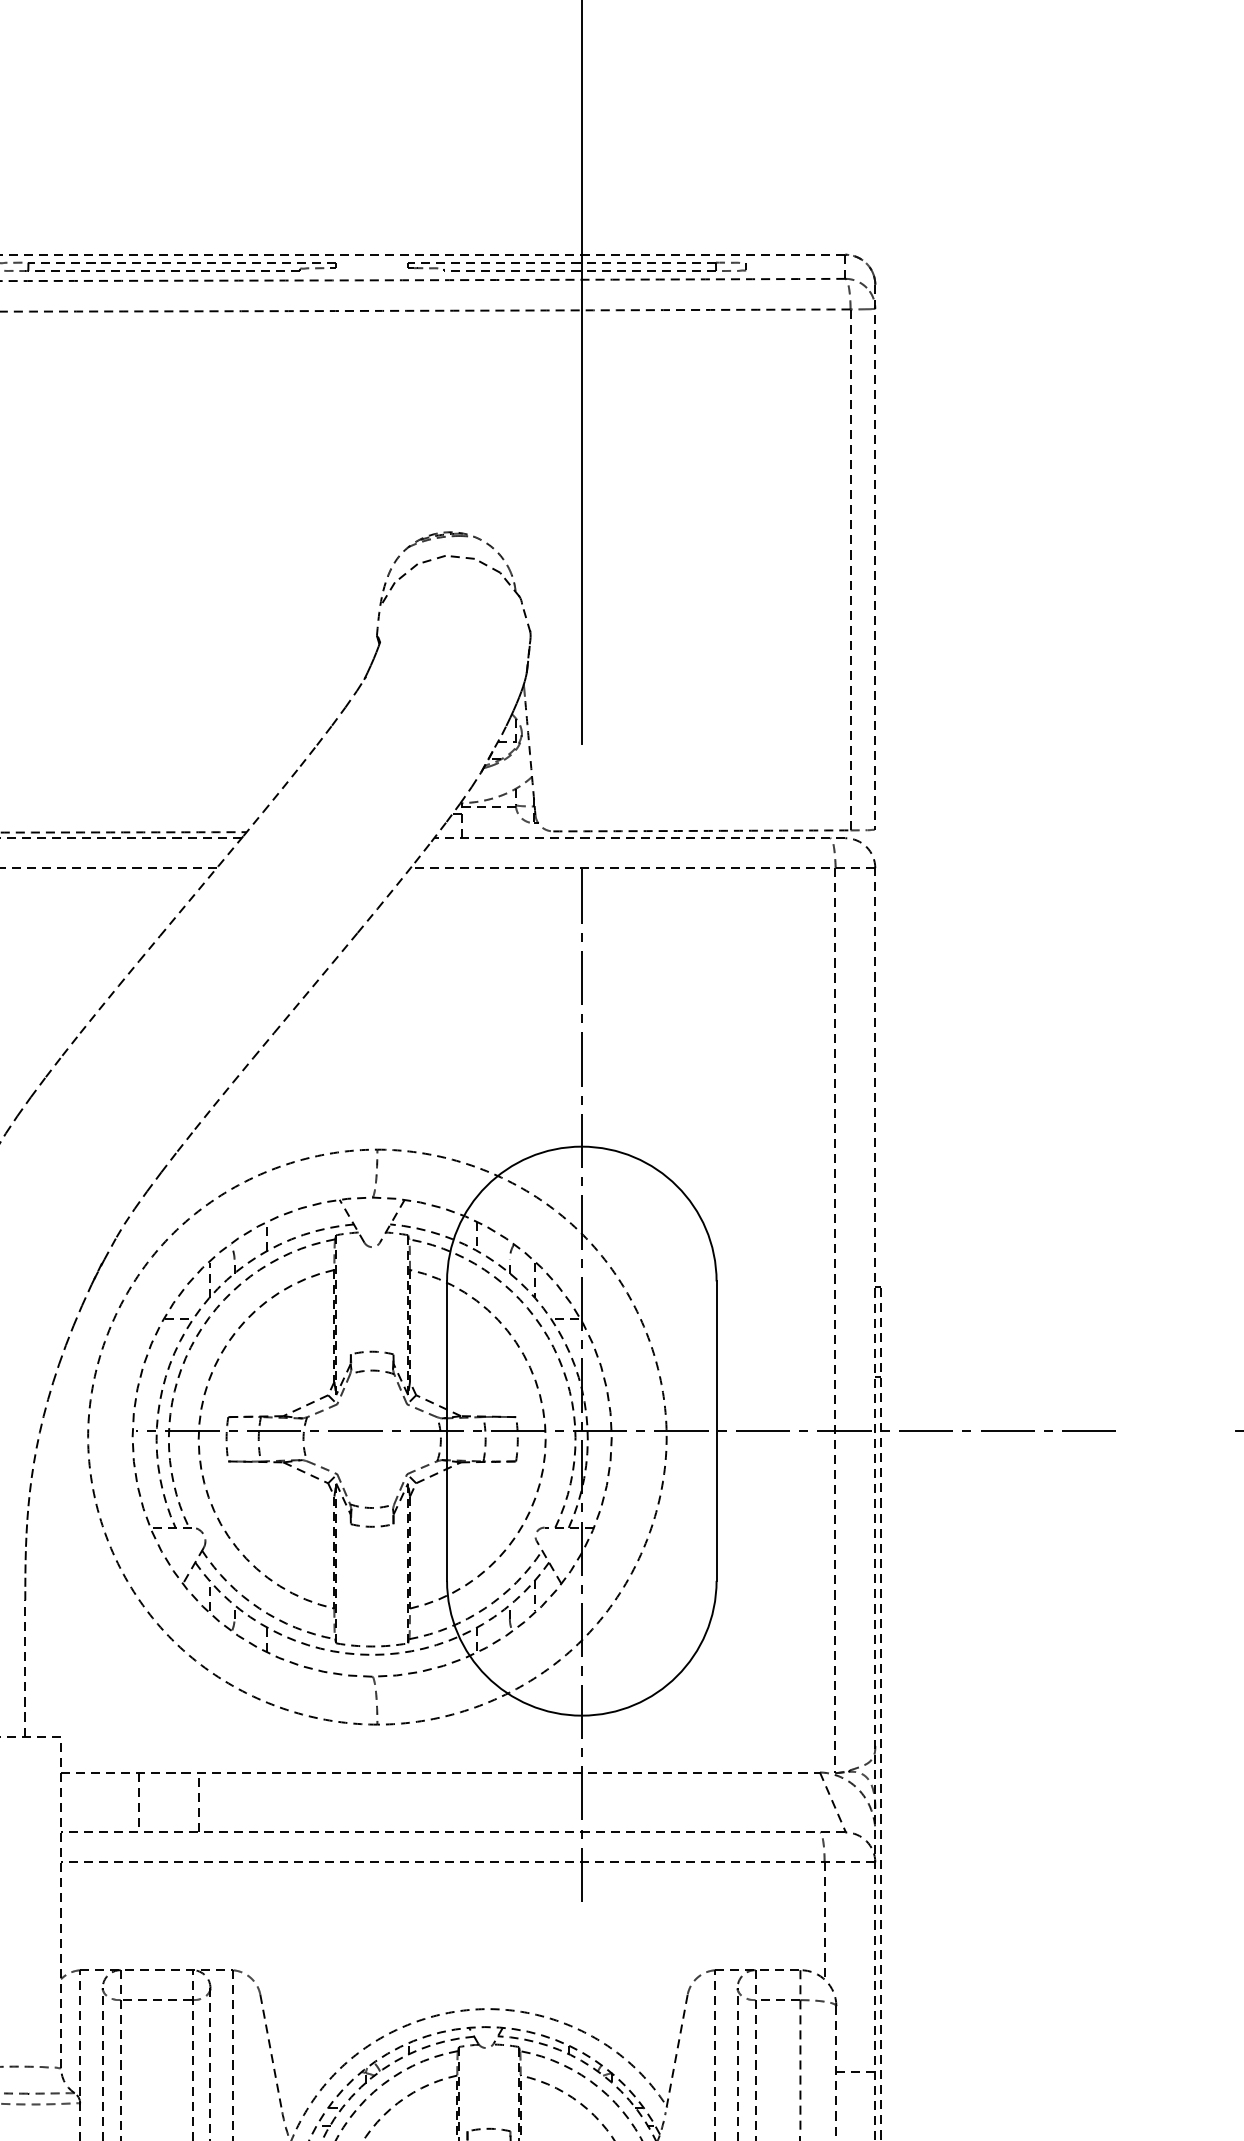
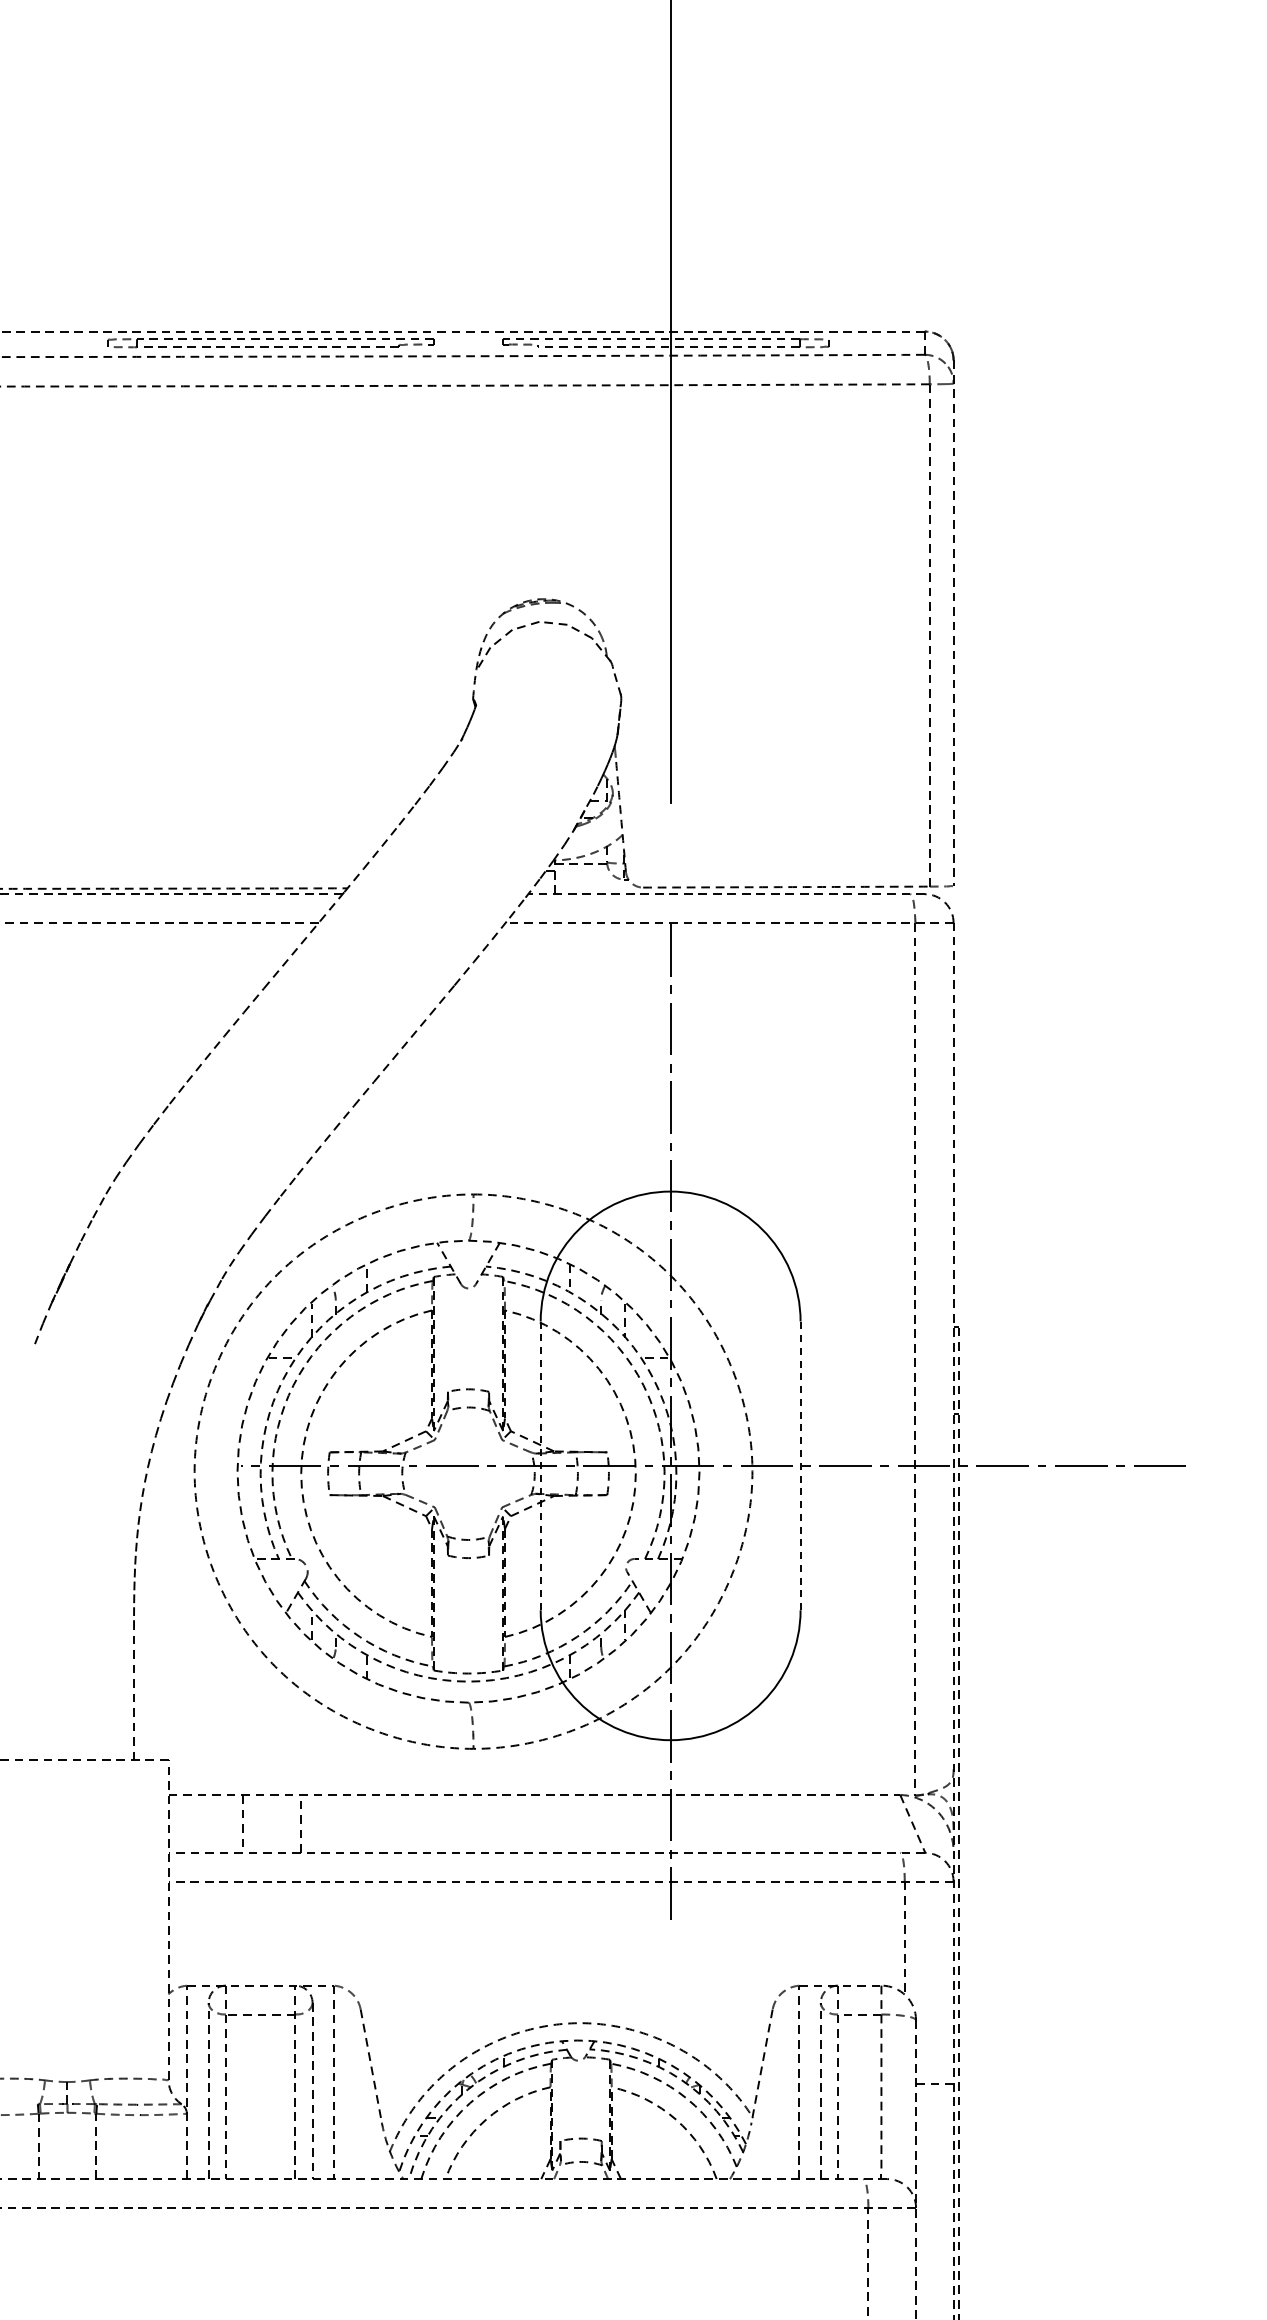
line: (716, 1430) -> (800, 1465), solid -> dashed
line: (446, 1431) -> (540, 1466), solid -> dashed

